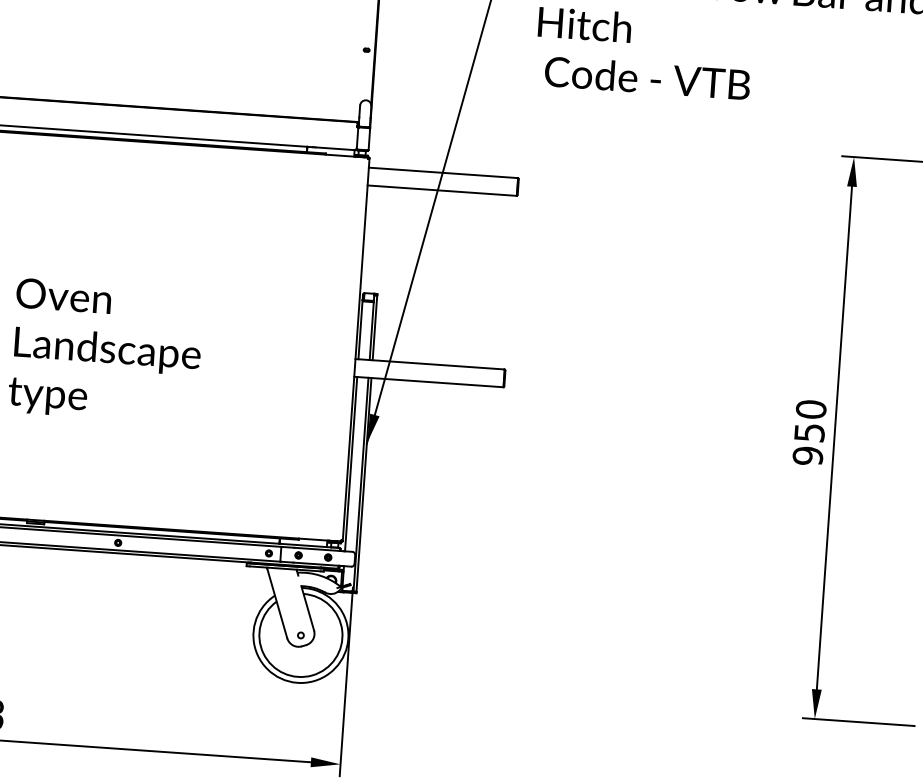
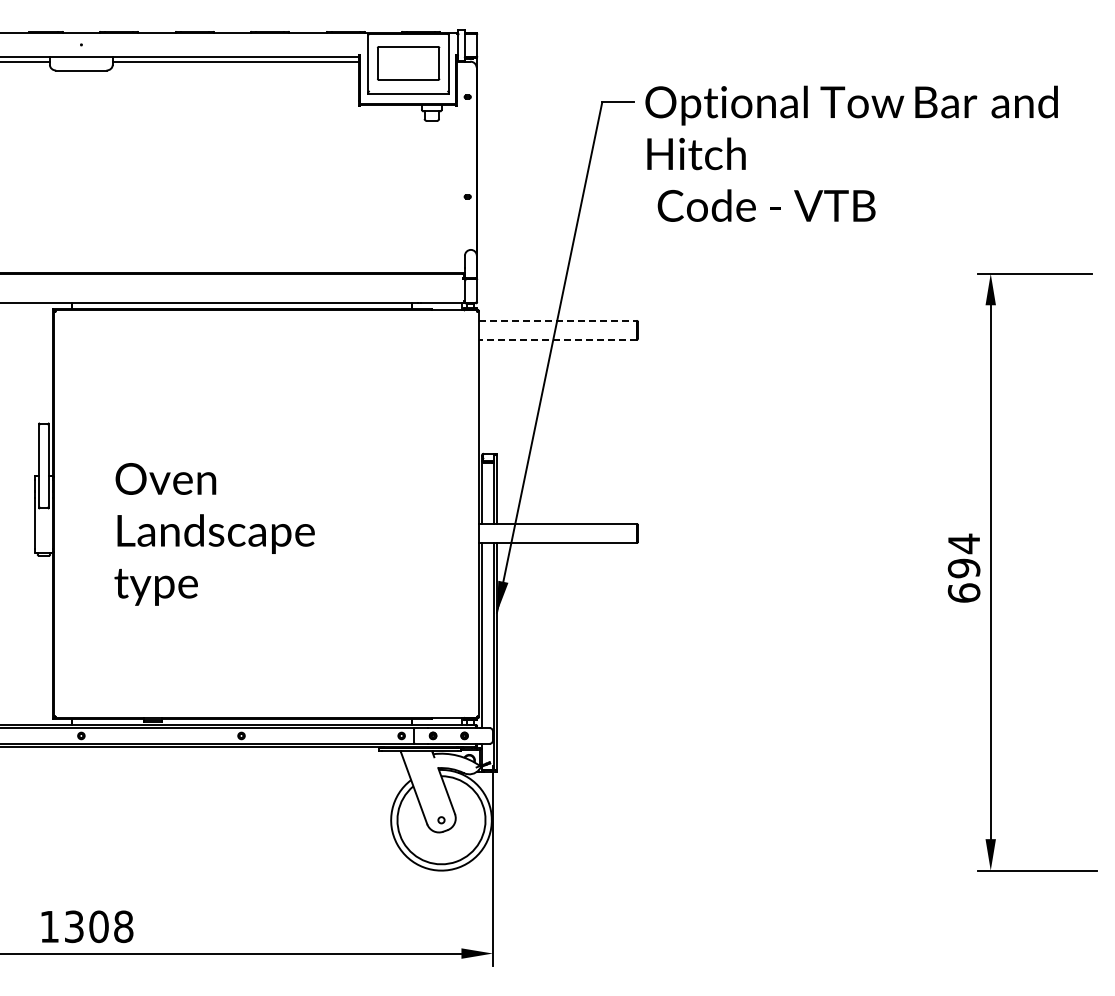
line: (443, 172) -> (557, 320), solid -> dashed
line: (441, 190) -> (557, 339), solid -> dashed
text: (809, 431) -> (963, 567), 950 -> 694

